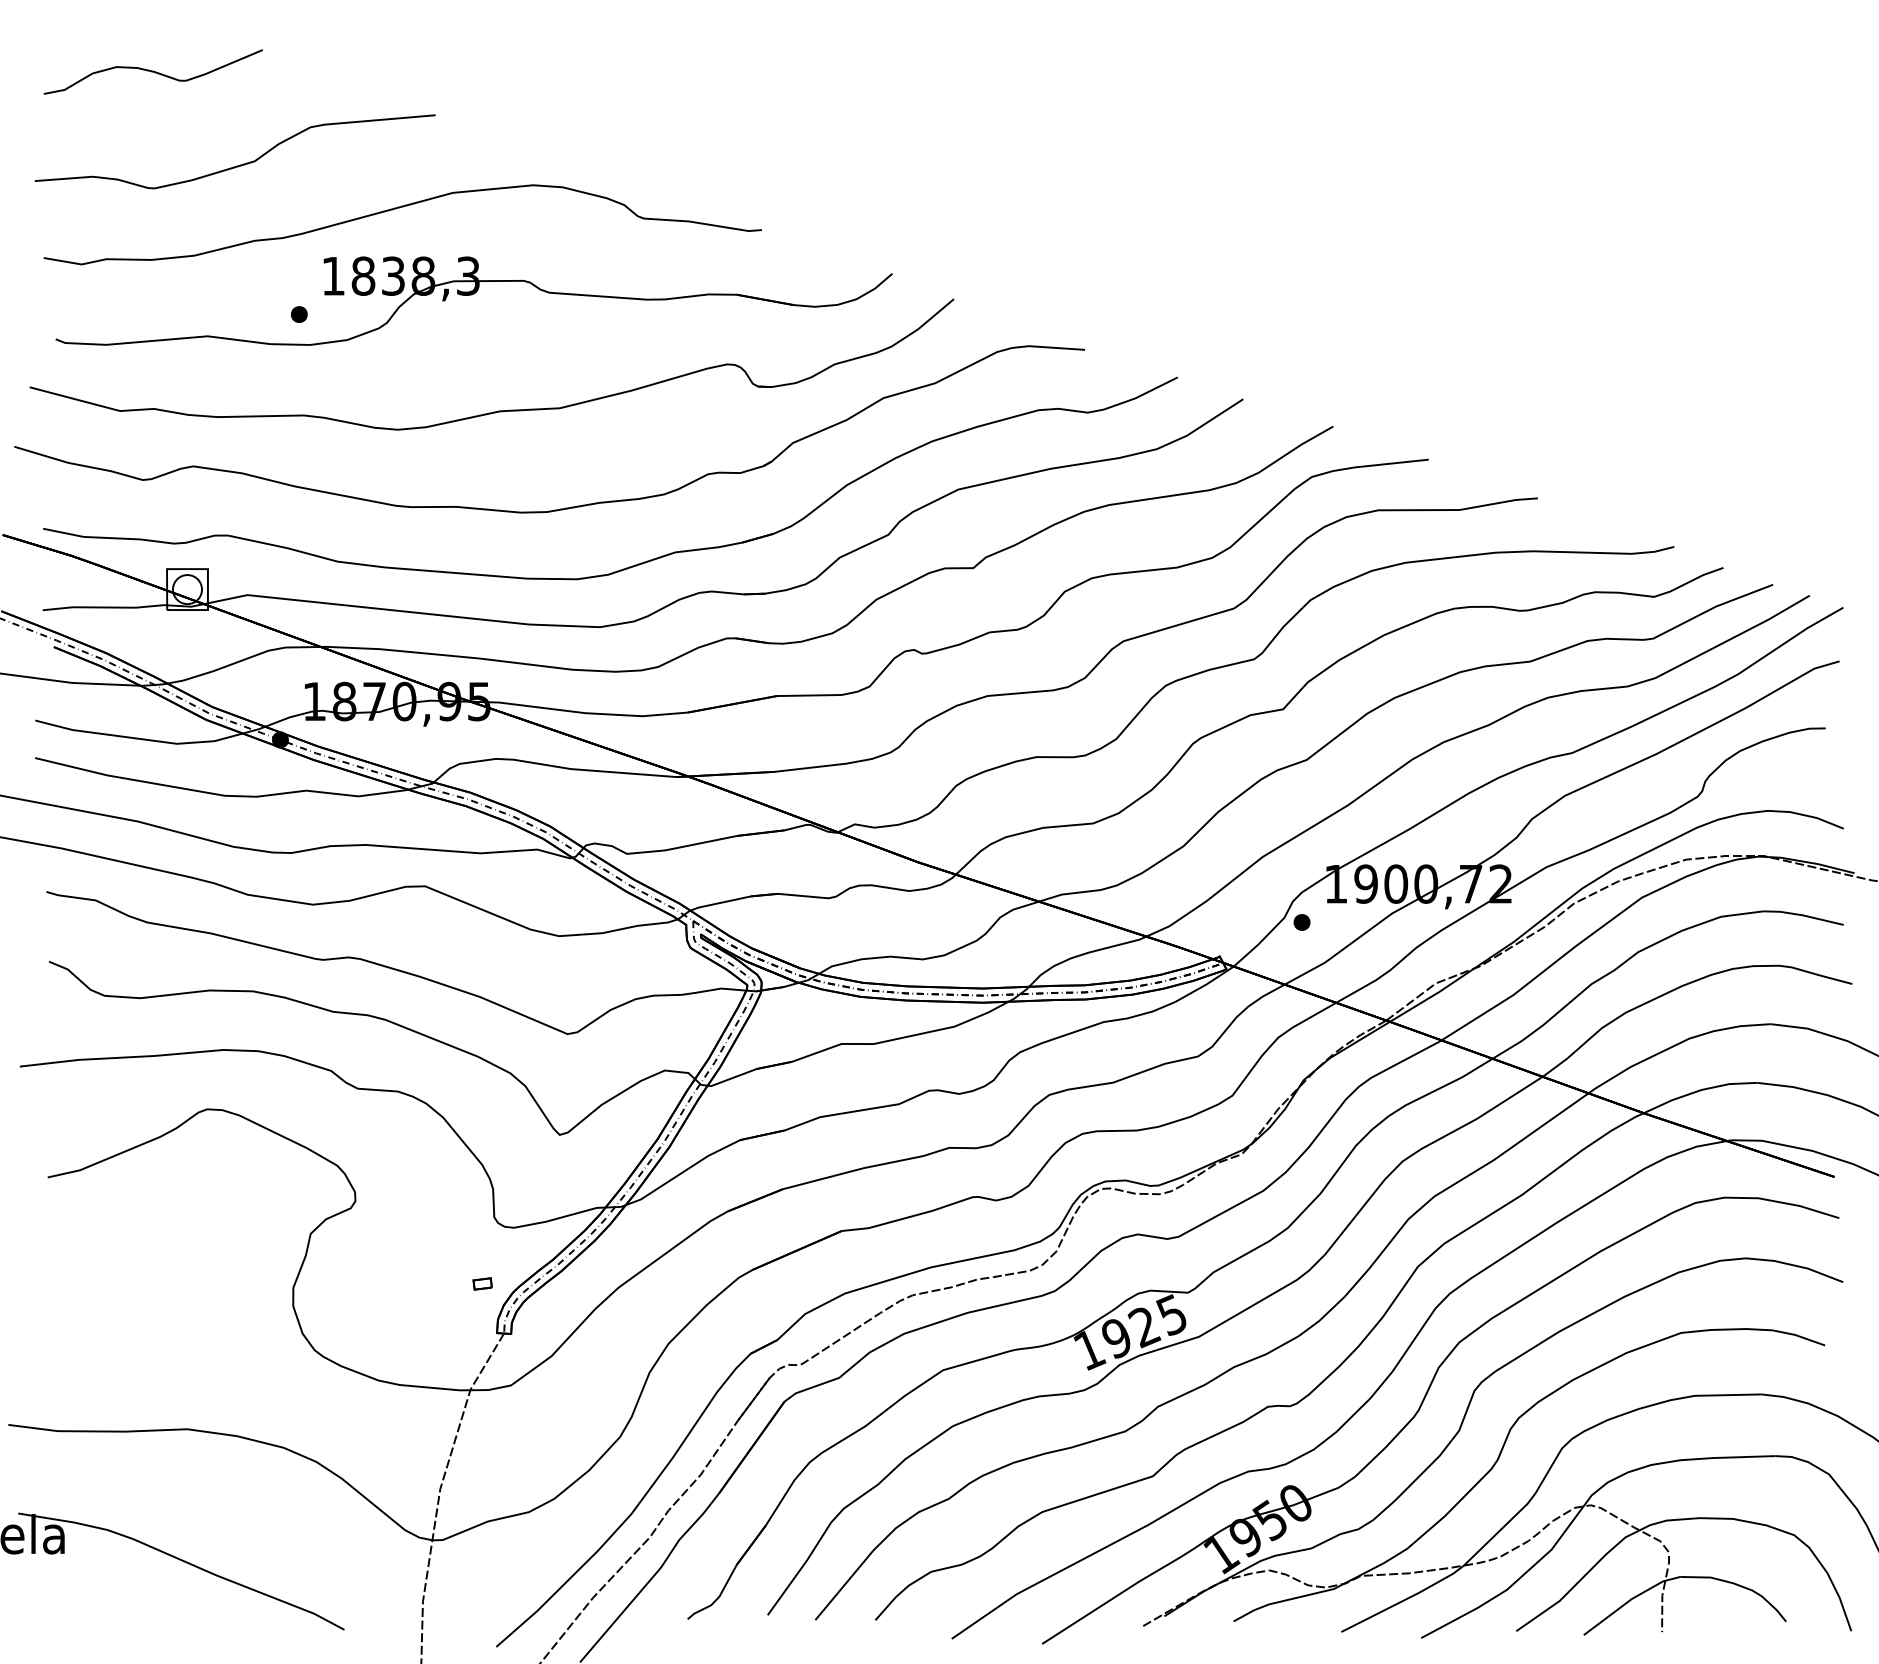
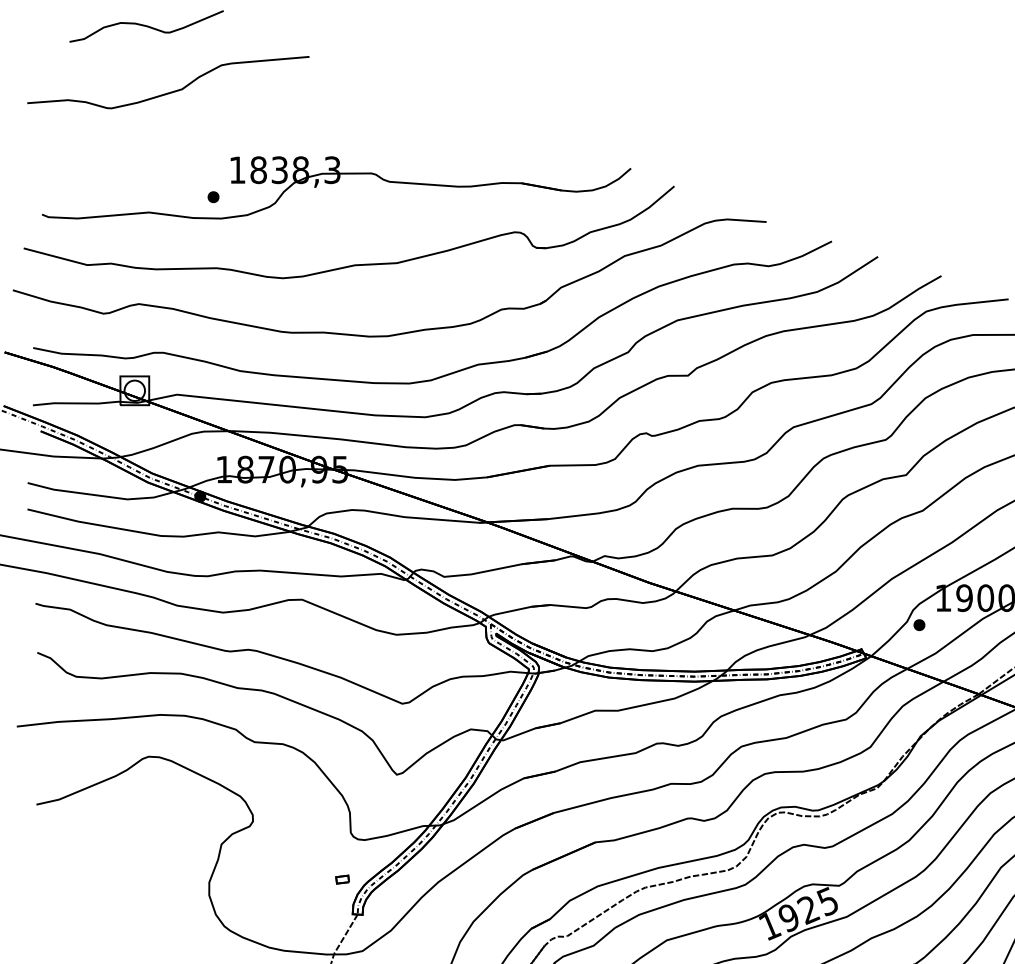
curve: (152, 71) -> (146, 26), moved
curve: (396, 209) -> (281, 123), removed

